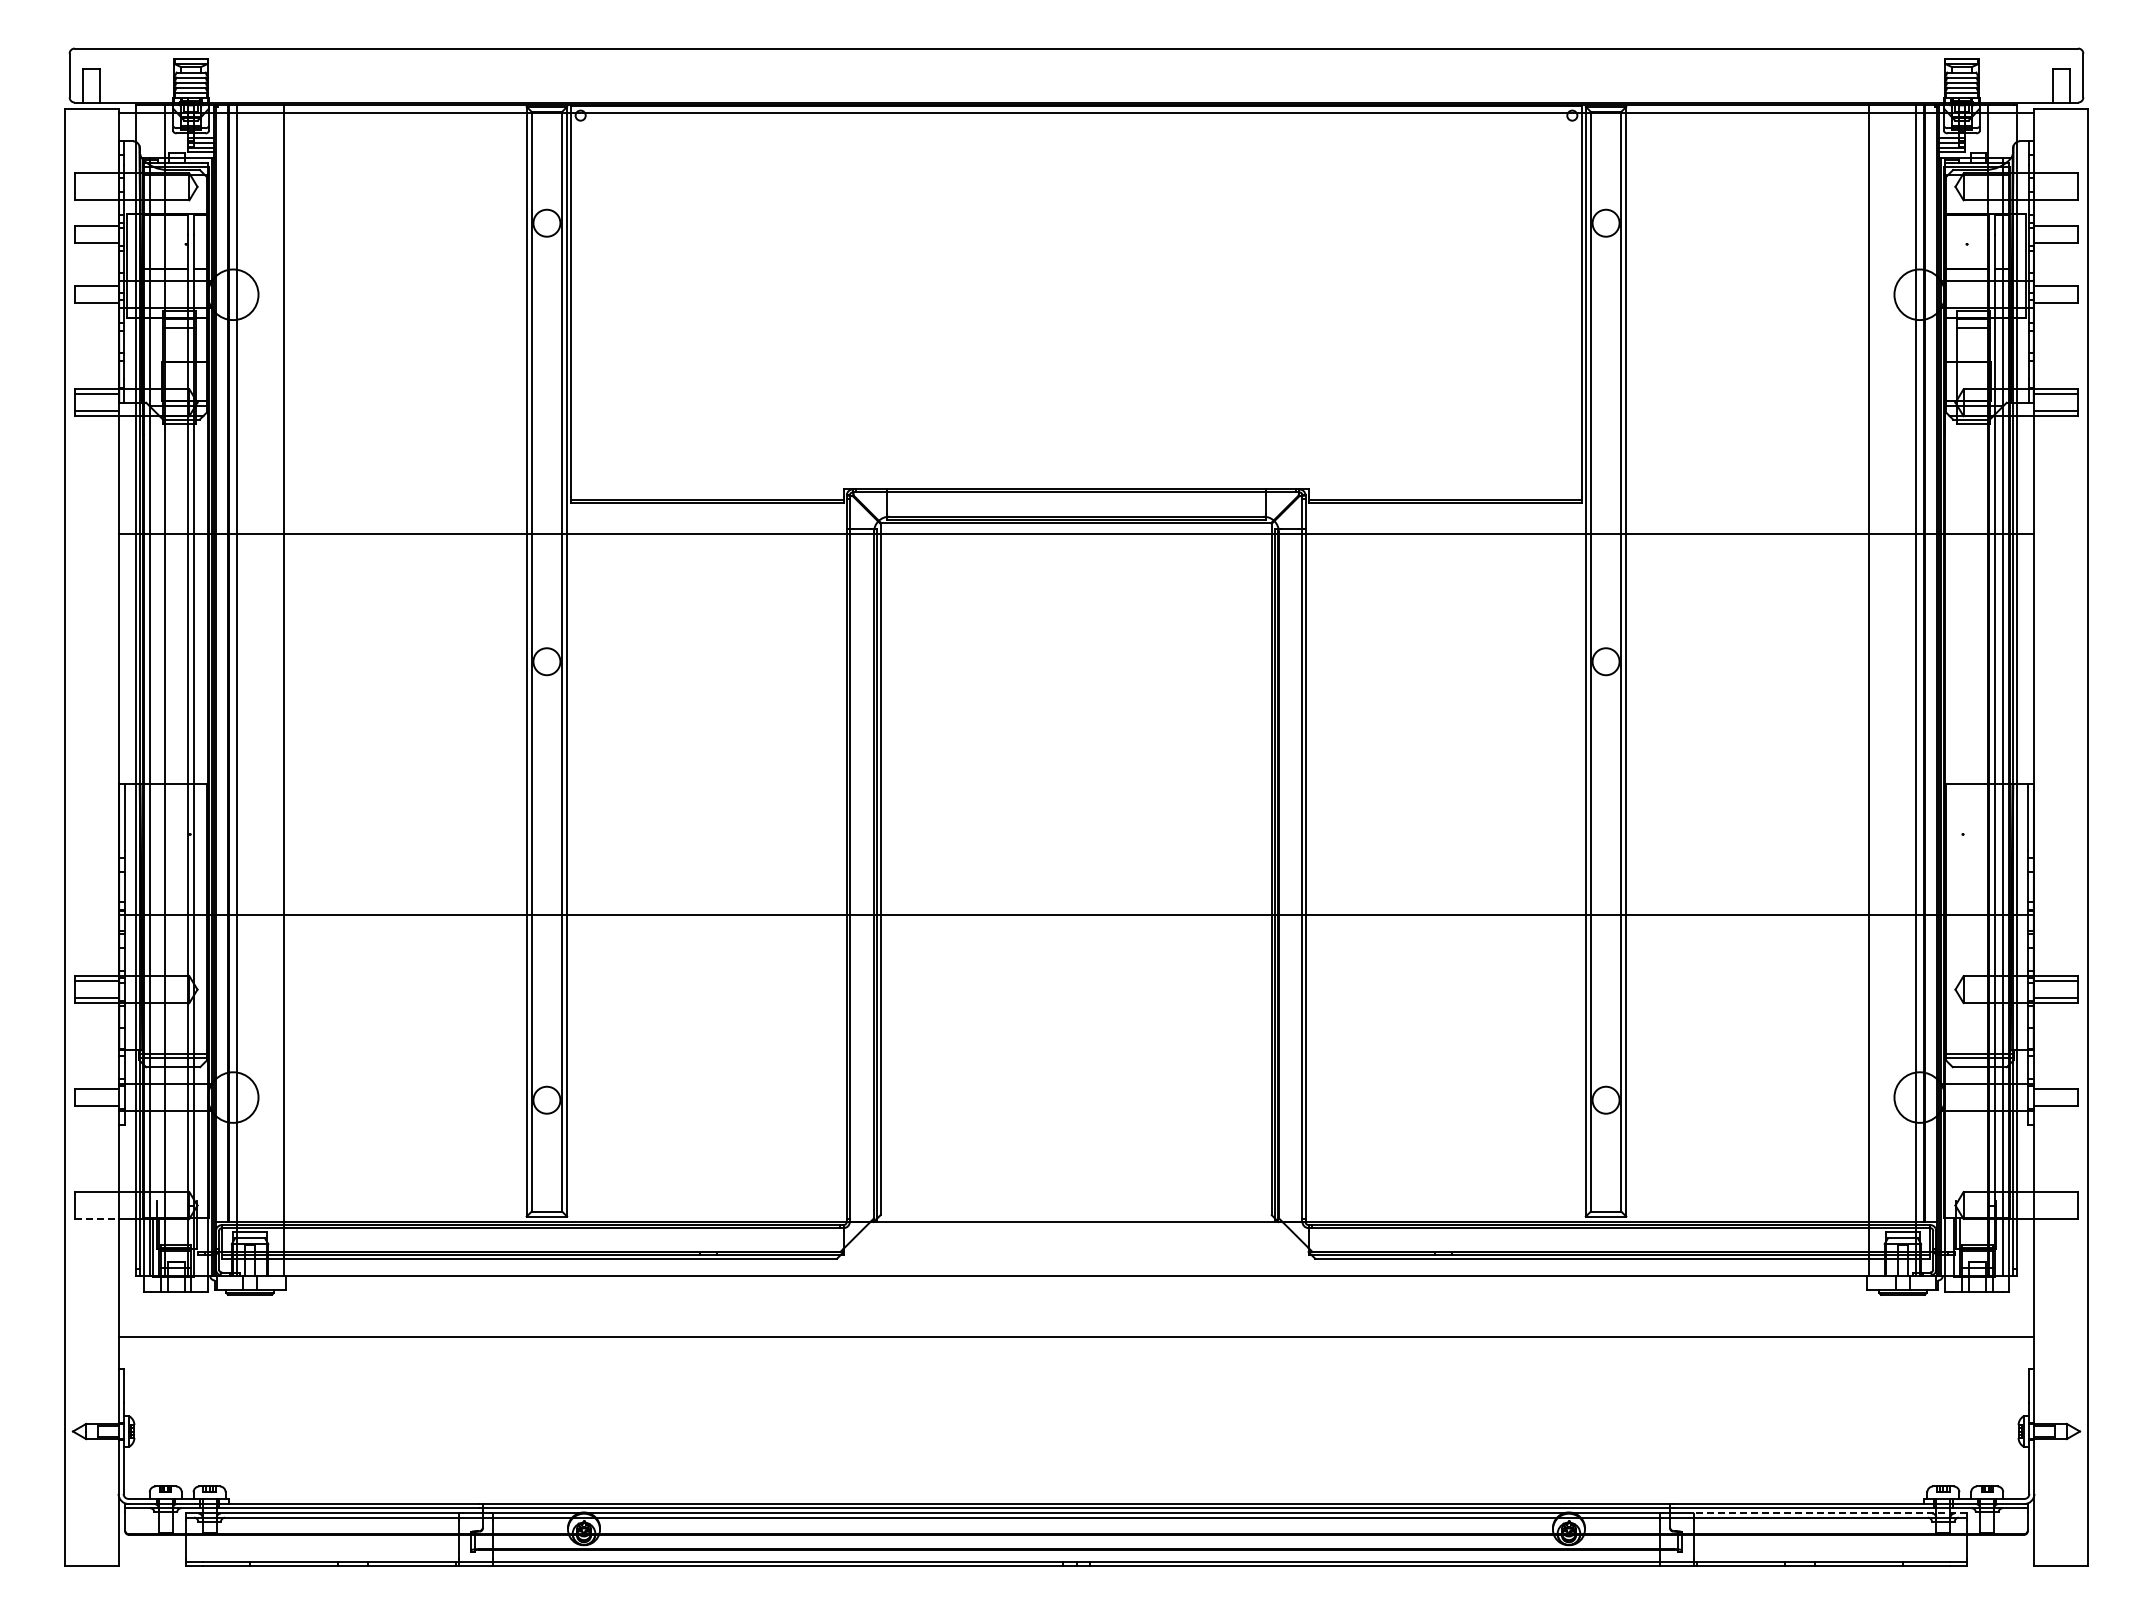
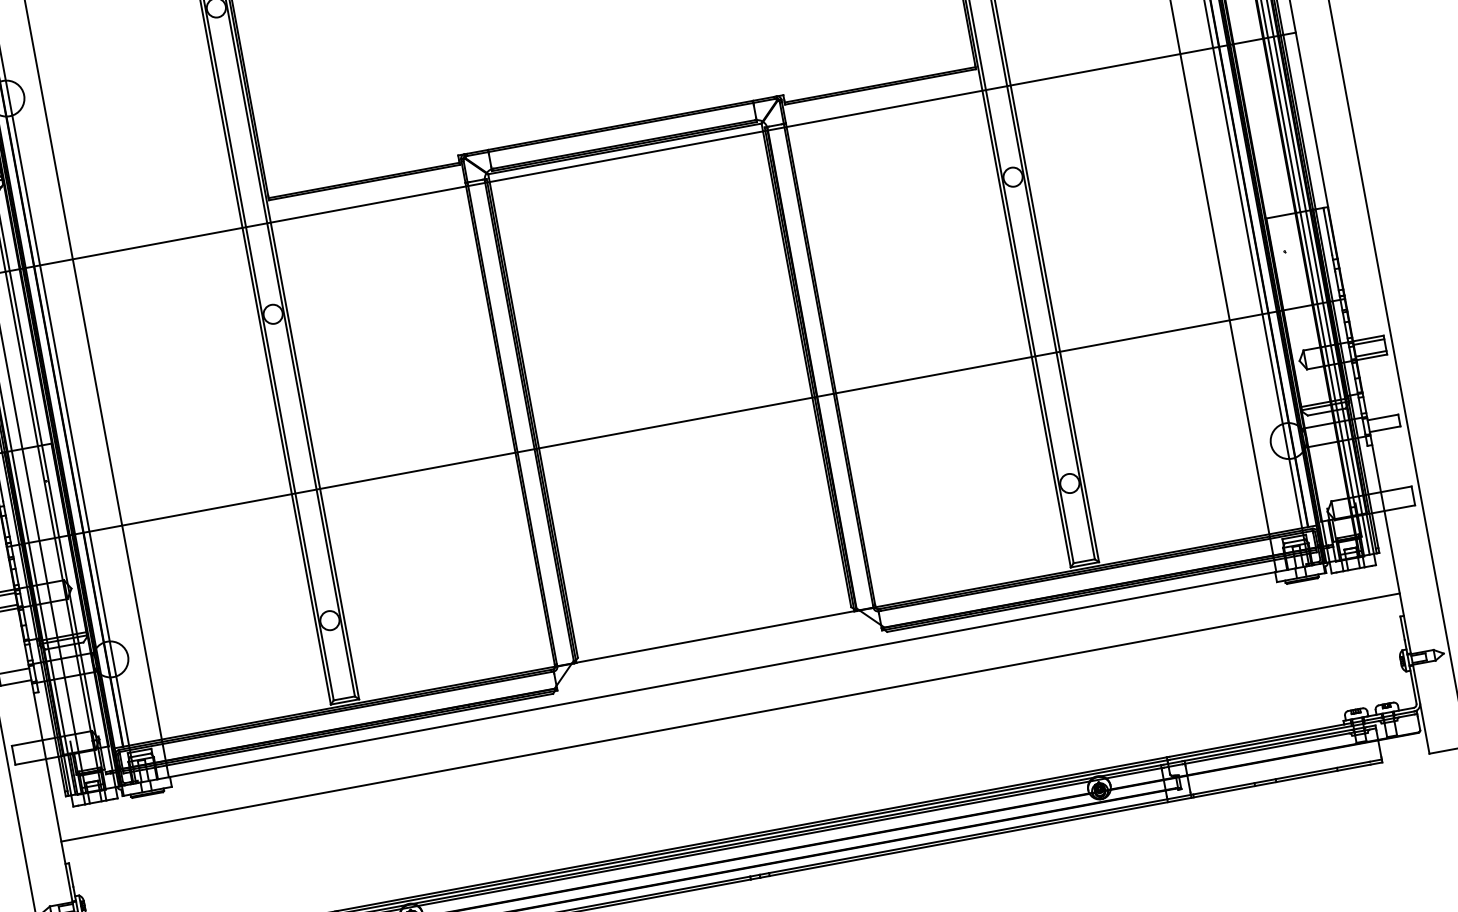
line: (96, 1219) -> (30, 762), dashed -> solid
line: (1830, 1513) -> (1280, 743), dashed -> solid

